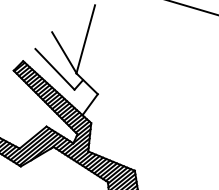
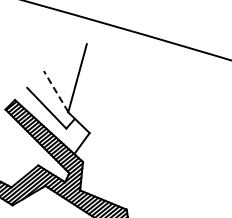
line: (64, 52) -> (56, 91), solid -> dashed

